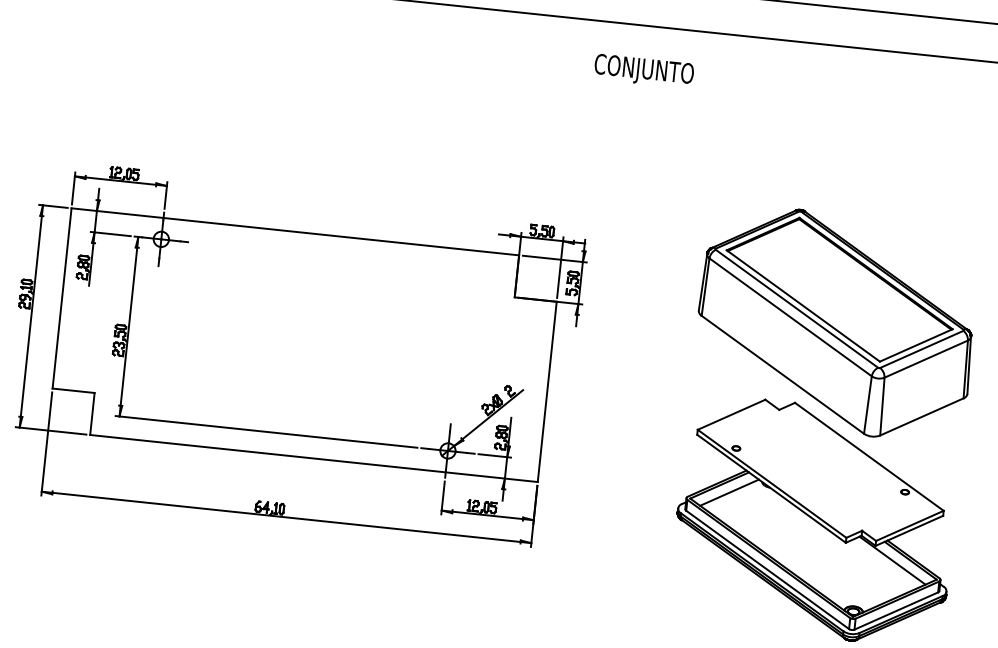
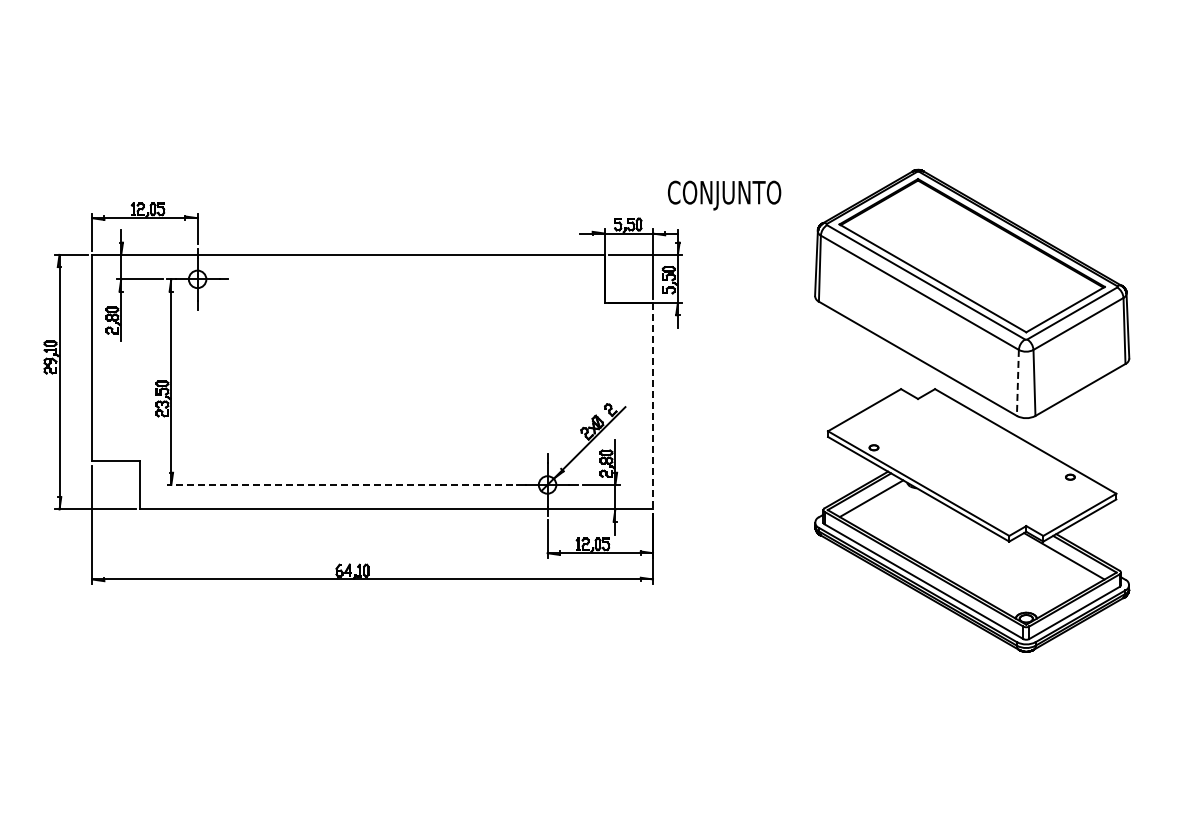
text: (644, 71) -> (724, 195), moved
line: (547, 392) -> (653, 406), solid -> dashed
line: (867, 405) -> (1017, 383), solid -> dashed
line: (266, 431) -> (339, 484), solid -> dashed

